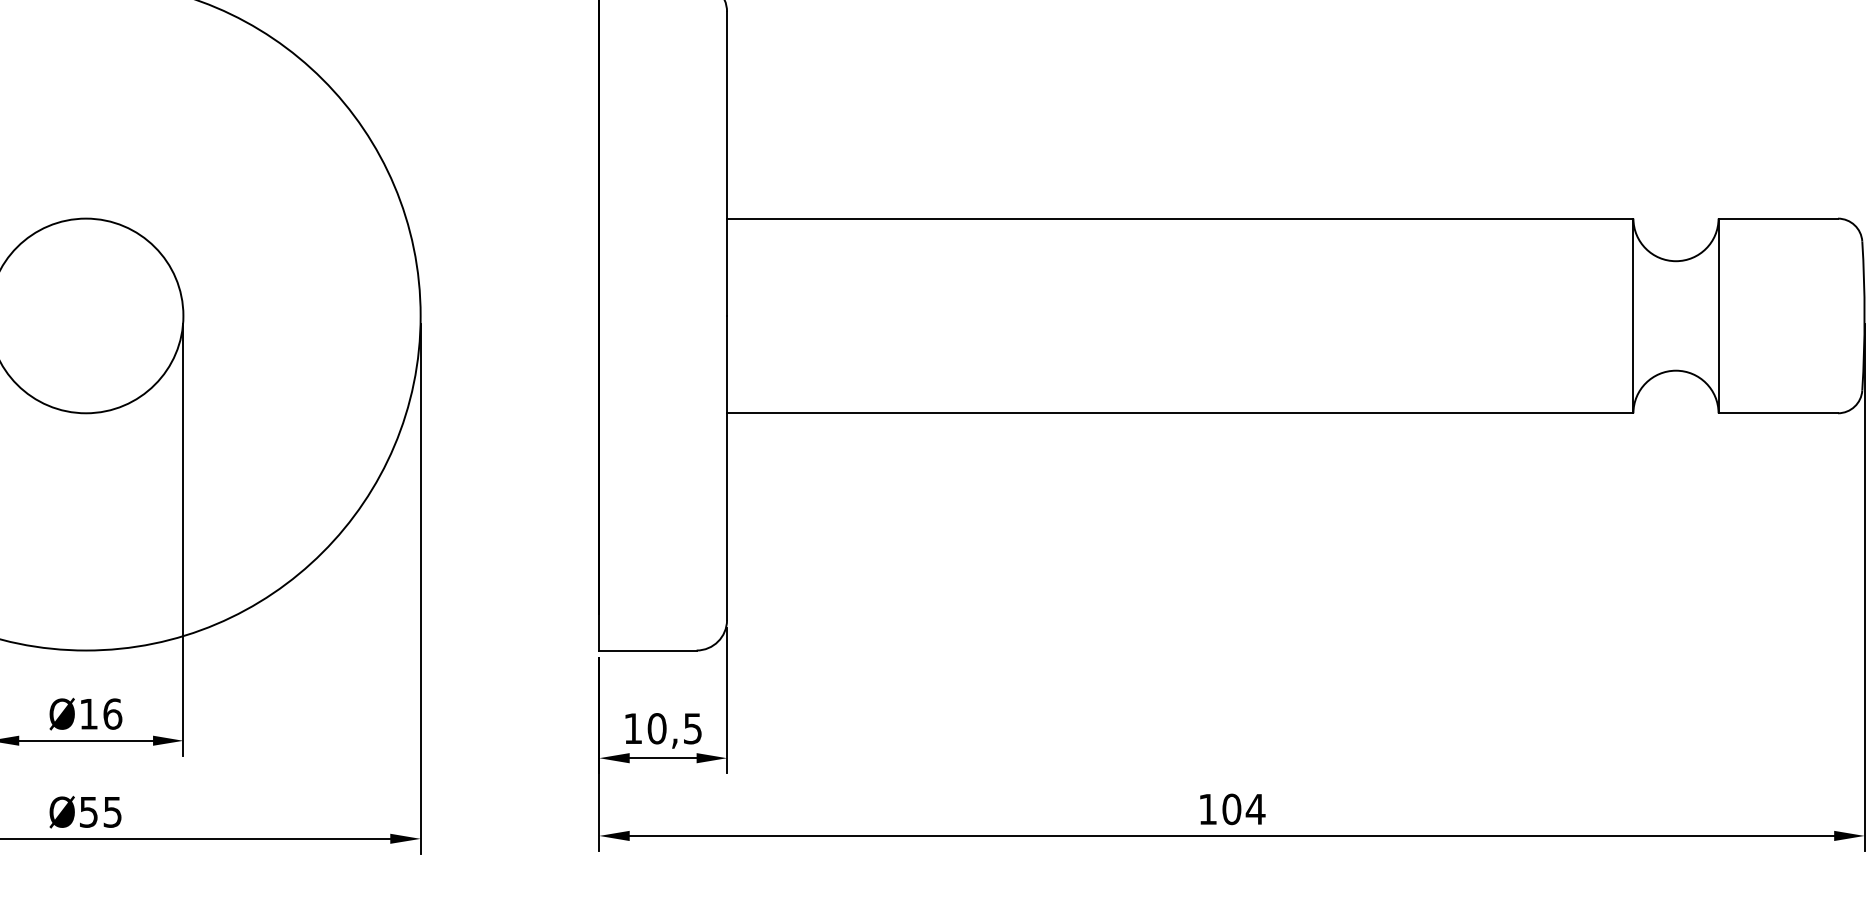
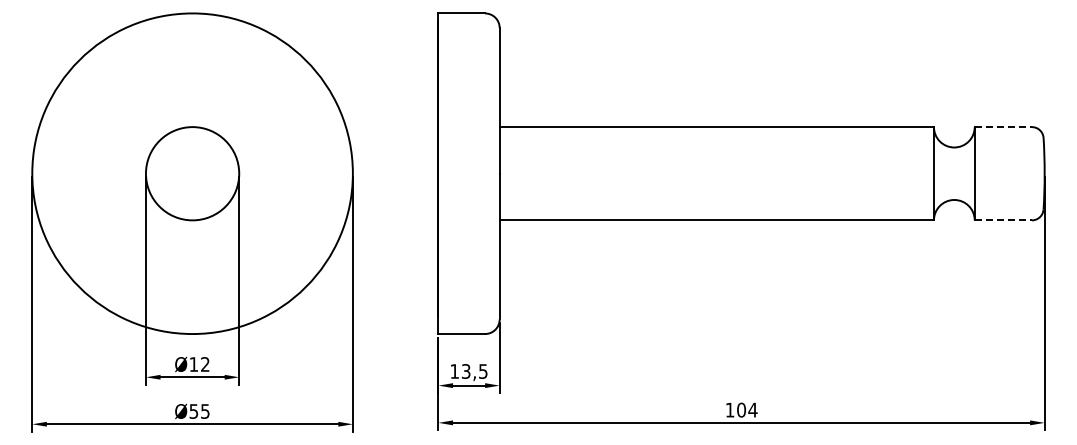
line: (1778, 219) -> (1003, 127), solid -> dashed
line: (1778, 413) -> (1003, 220), solid -> dashed
text: (113, 714) -> (205, 364), Ø16 -> Ø12
text: (655, 728) -> (465, 371), 10,5 -> 13,5

